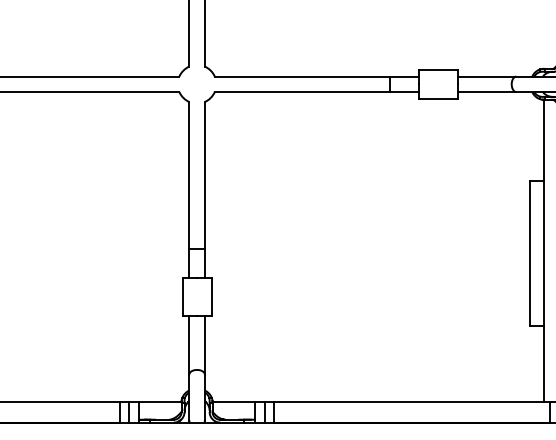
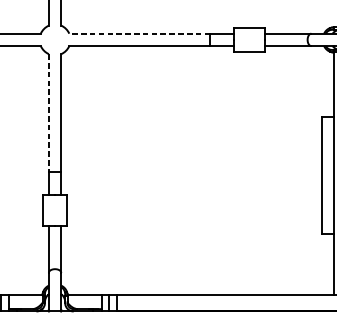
line: (302, 76) -> (139, 33), solid -> dashed
line: (189, 175) -> (48, 113), solid -> dashed

